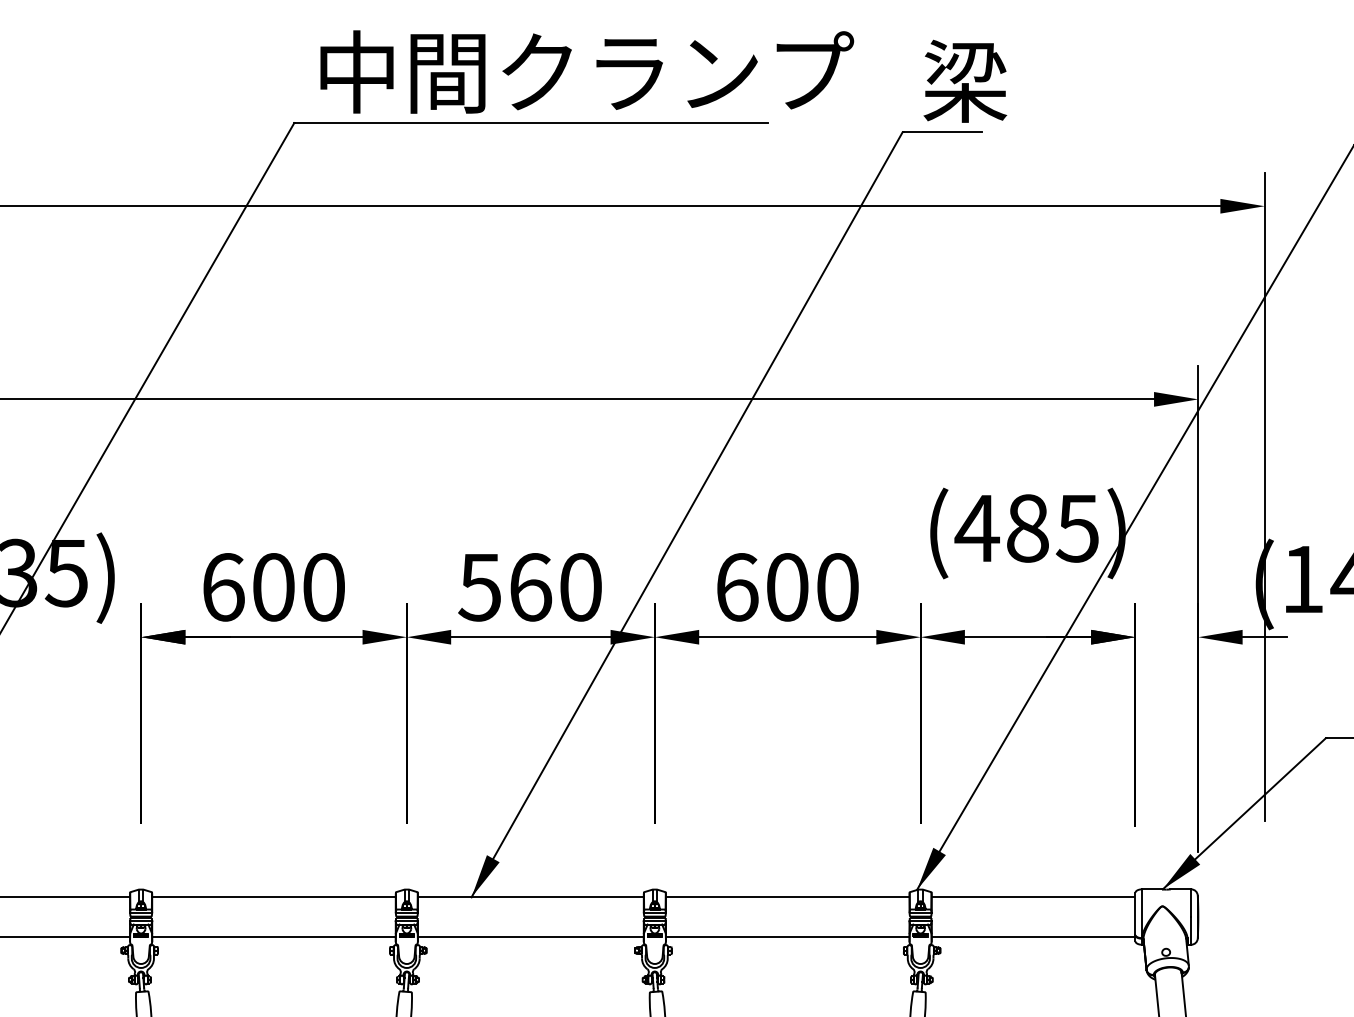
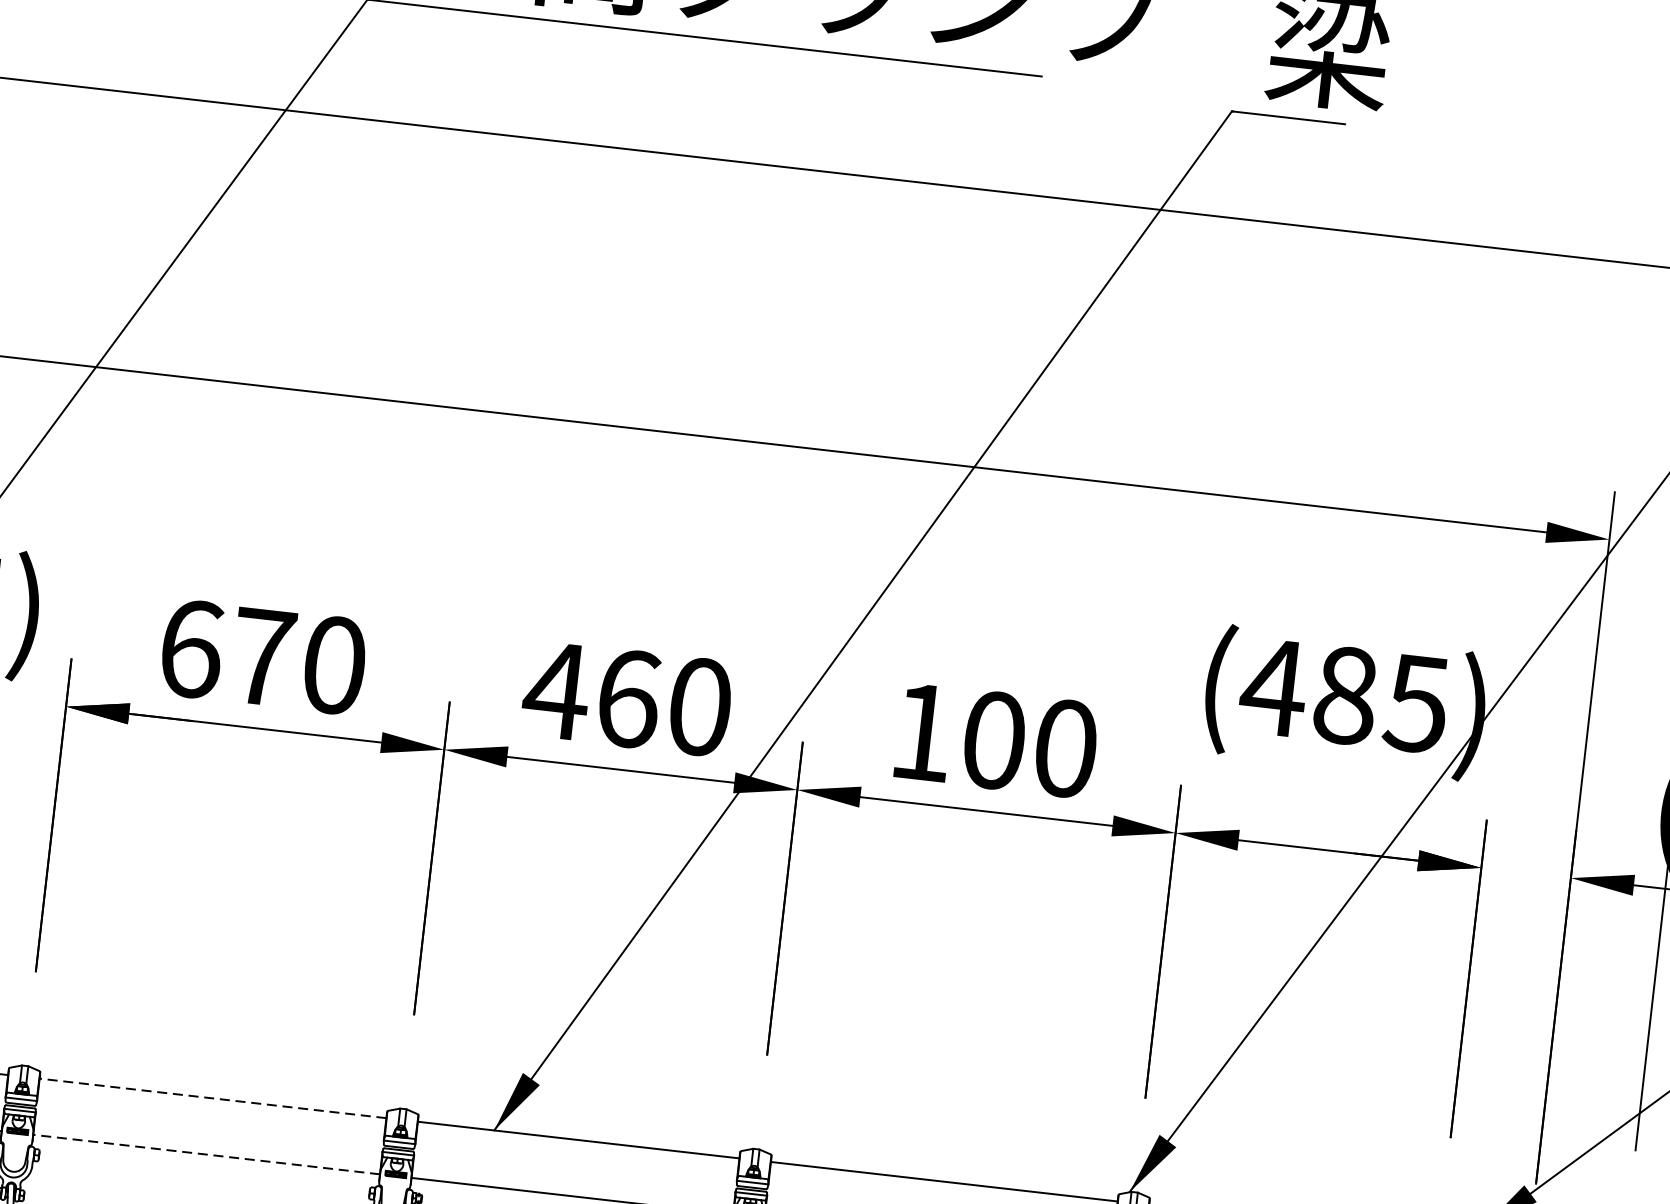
text: (273, 587) -> (262, 657), 600 -> 670
text: (479, 587) -> (555, 690), 560 -> 460
text: (737, 587) -> (923, 732), 600 -> 100
line: (273, 897) -> (212, 1098), solid -> dashed
line: (273, 936) -> (205, 1154), solid -> dashed

